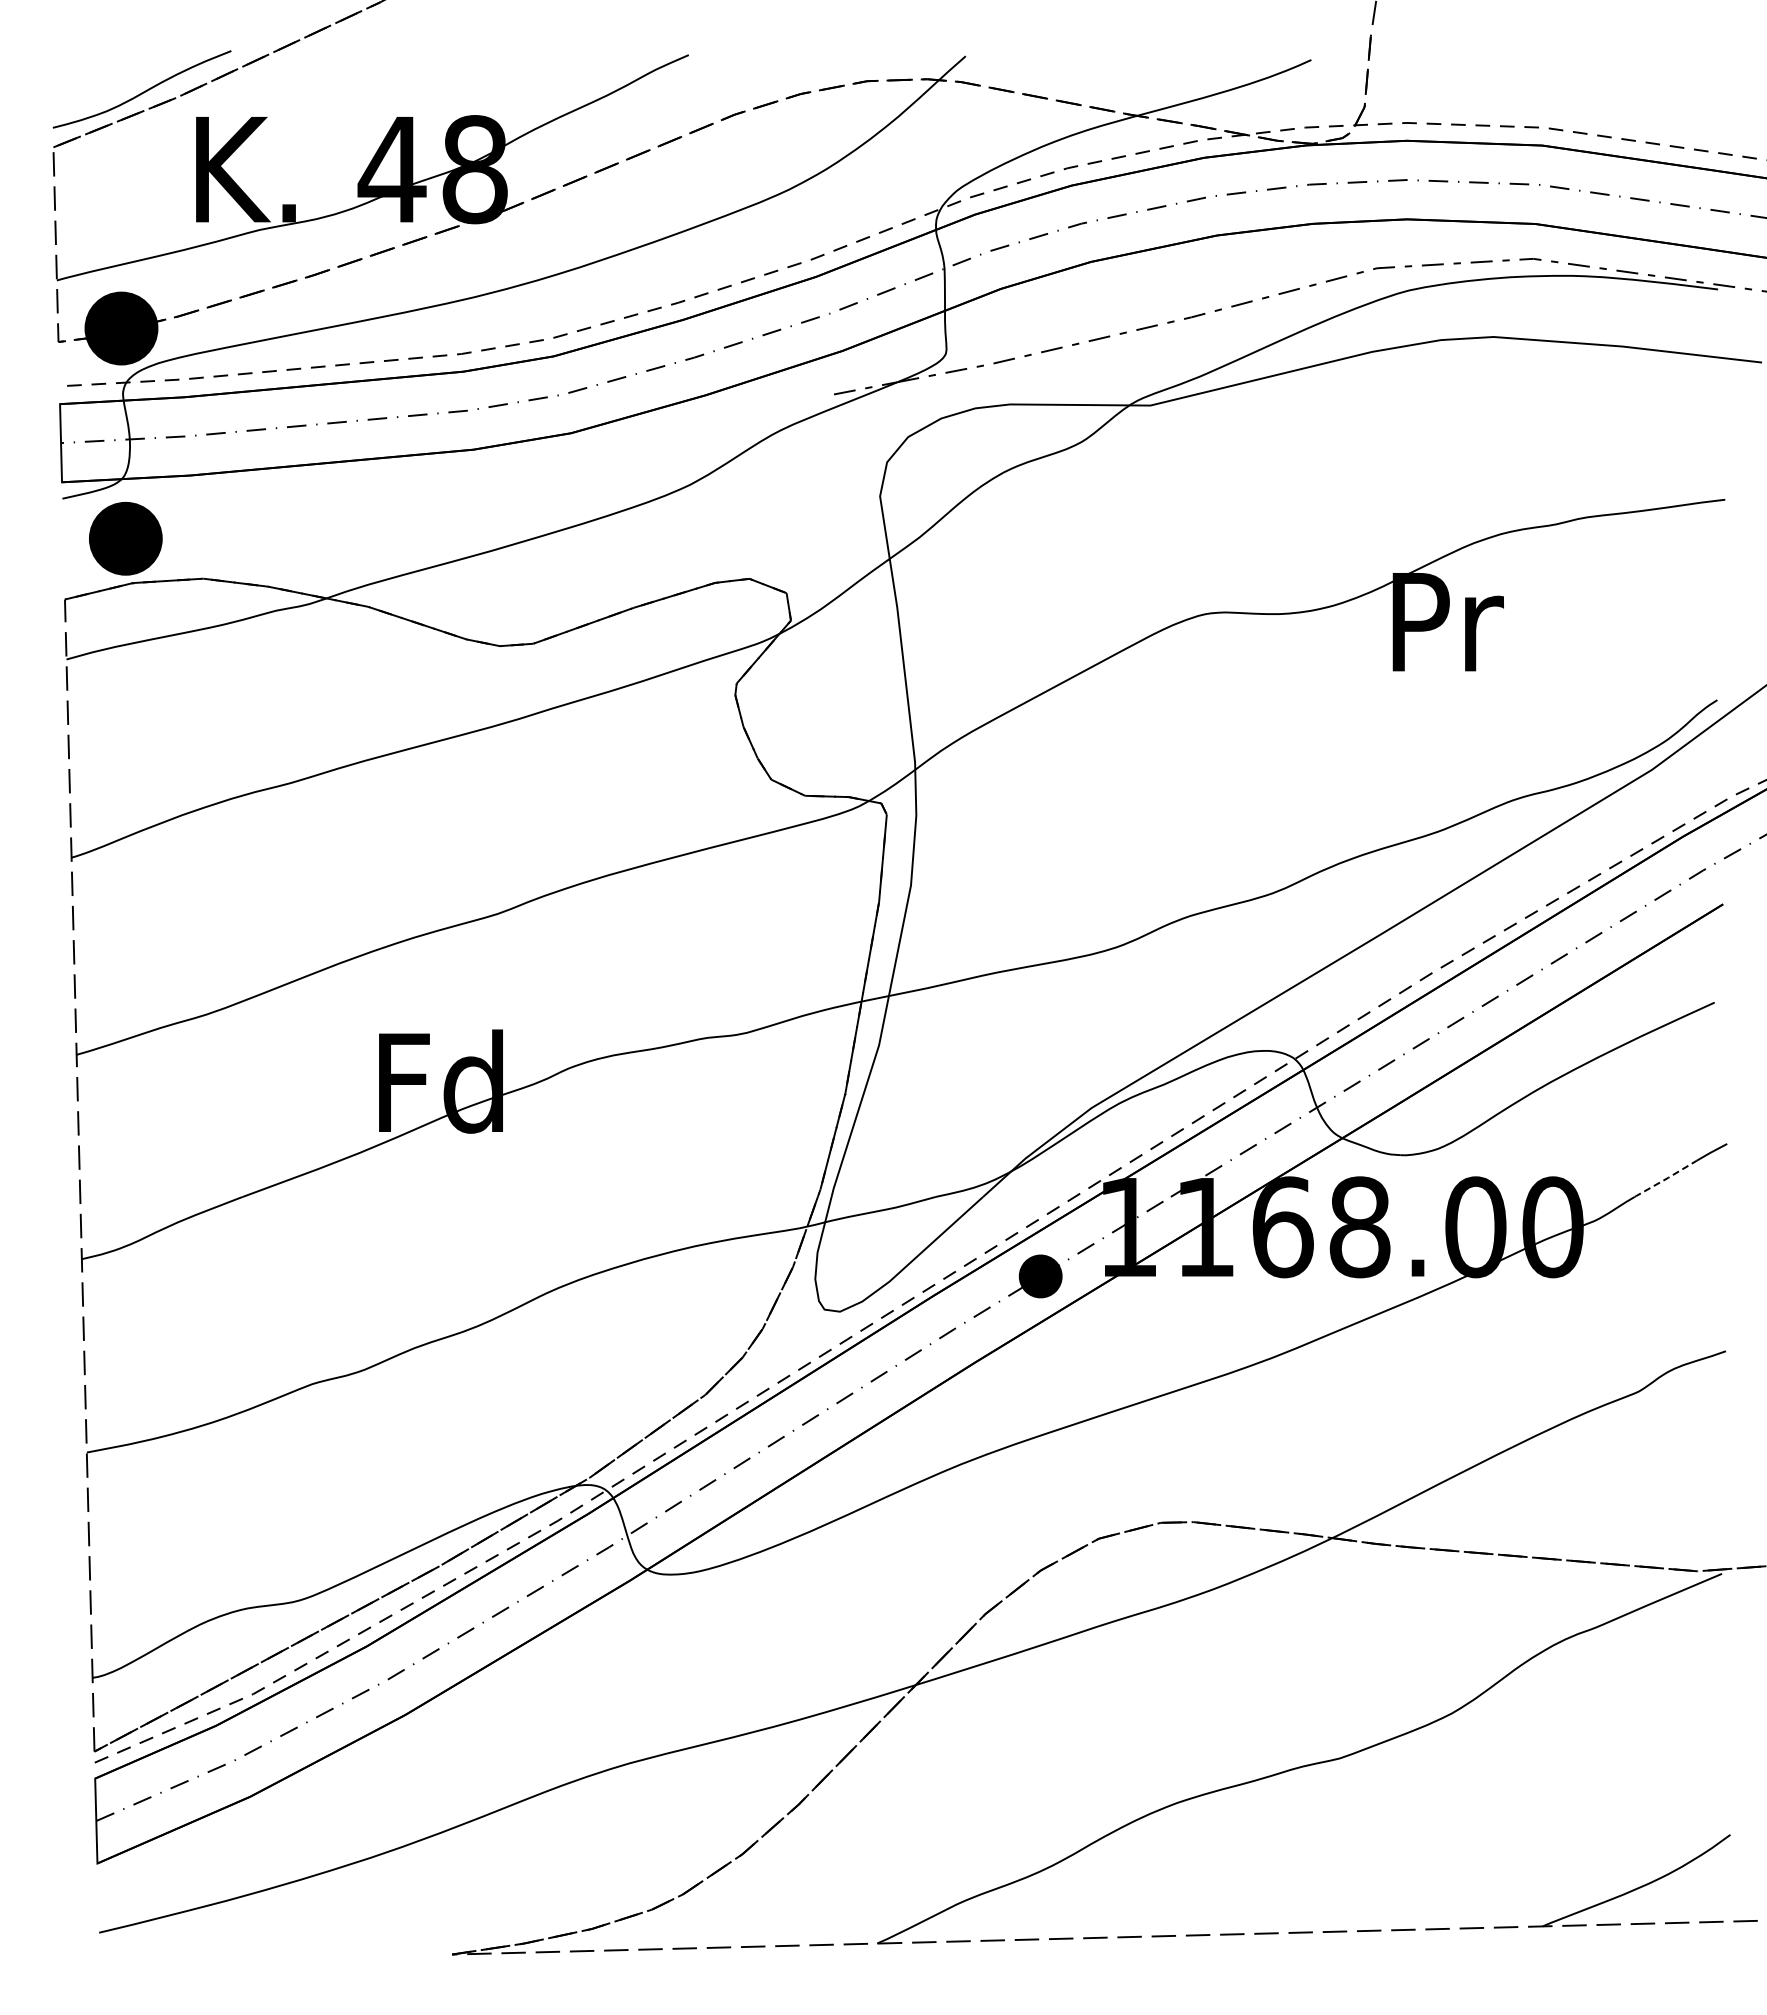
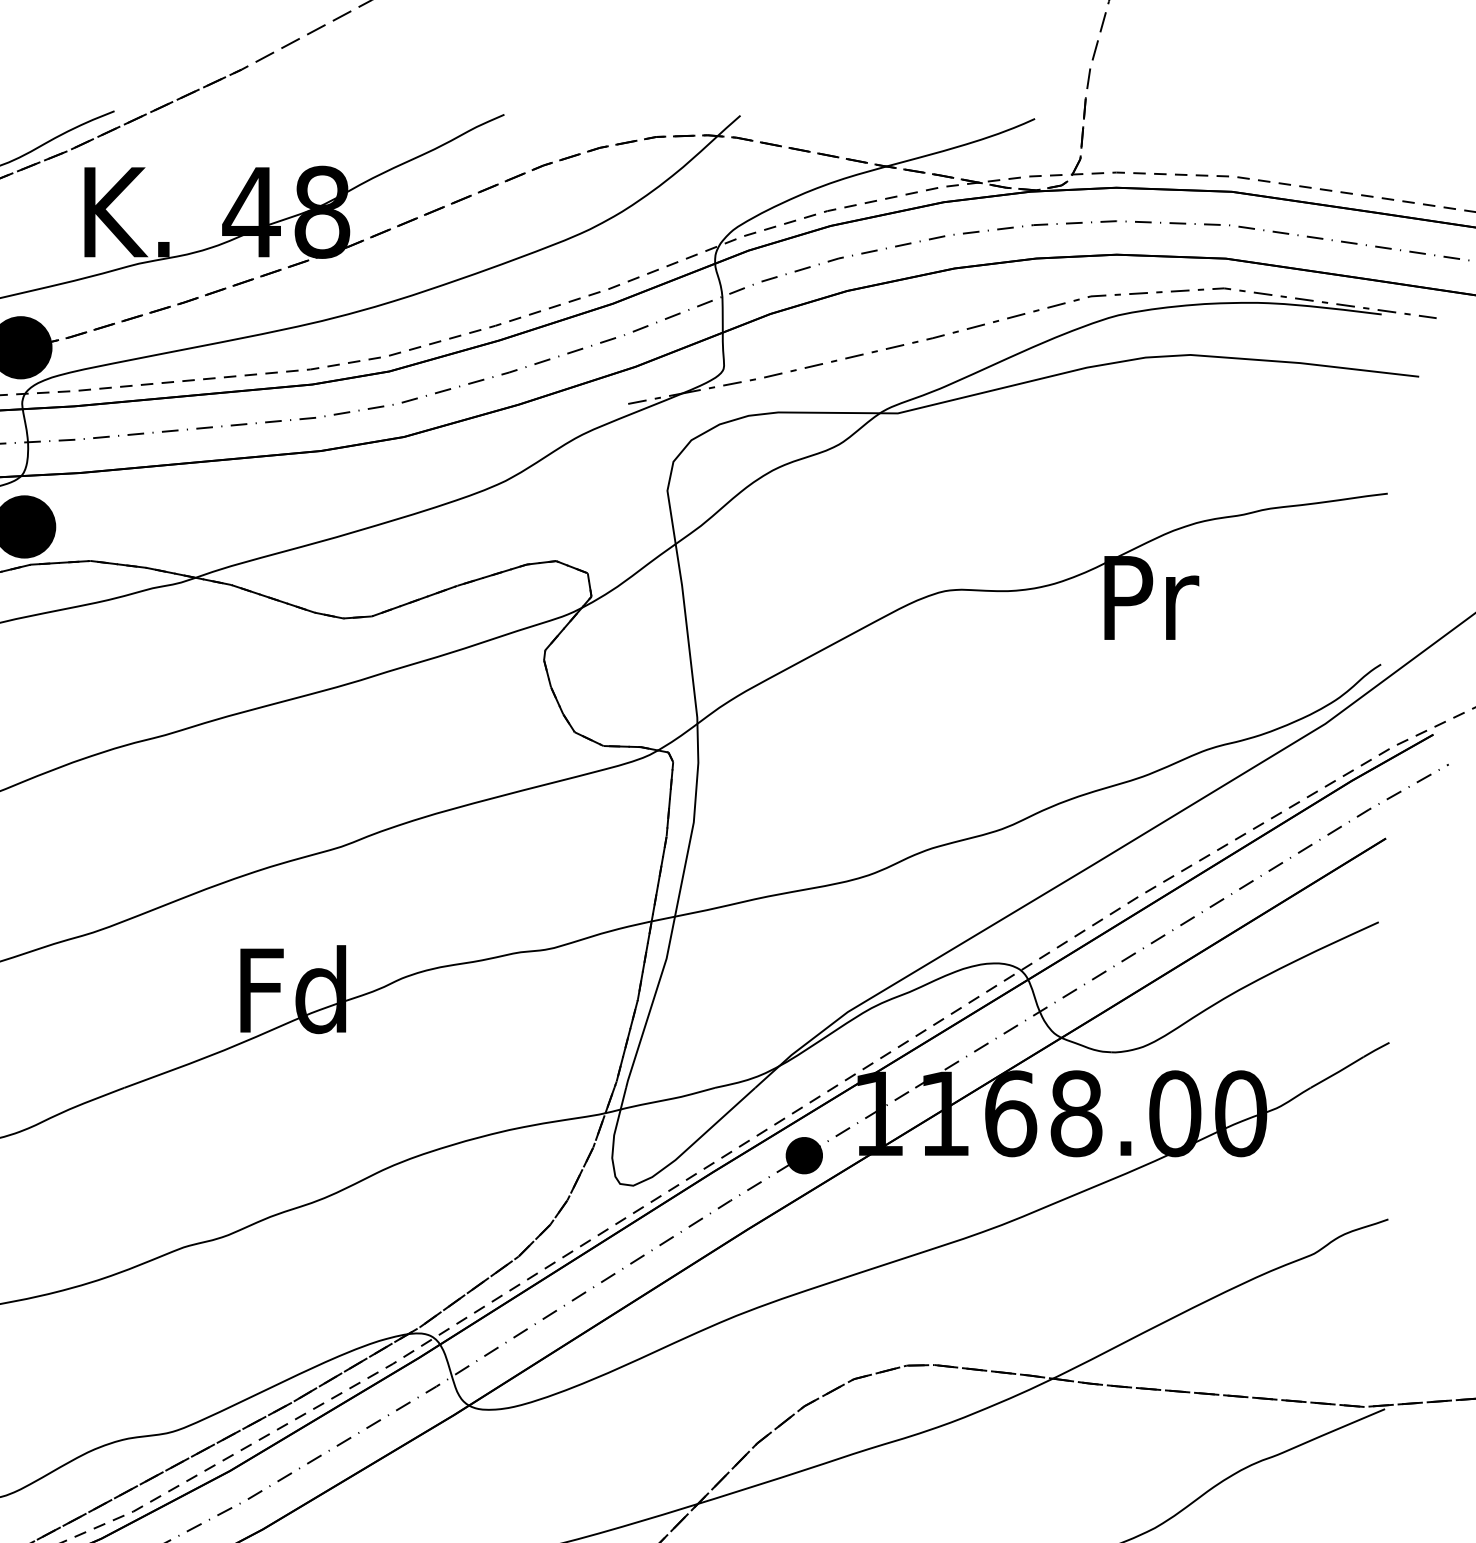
line: (1665, 1179) -> (1336, 1073), dashed -> solid

